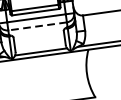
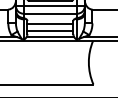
line: (37, 26) -> (50, 13), dashed -> solid
line: (39, 38) -> (50, 24), added
line: (40, 45) -> (50, 31), added

